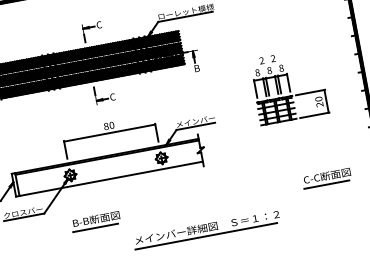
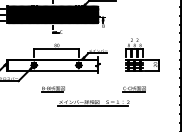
part: (288, 86) -> (142, 54), moved
part: (325, 178) -> (133, 89), moved
part: (94, 221) -> (52, 89), moved

